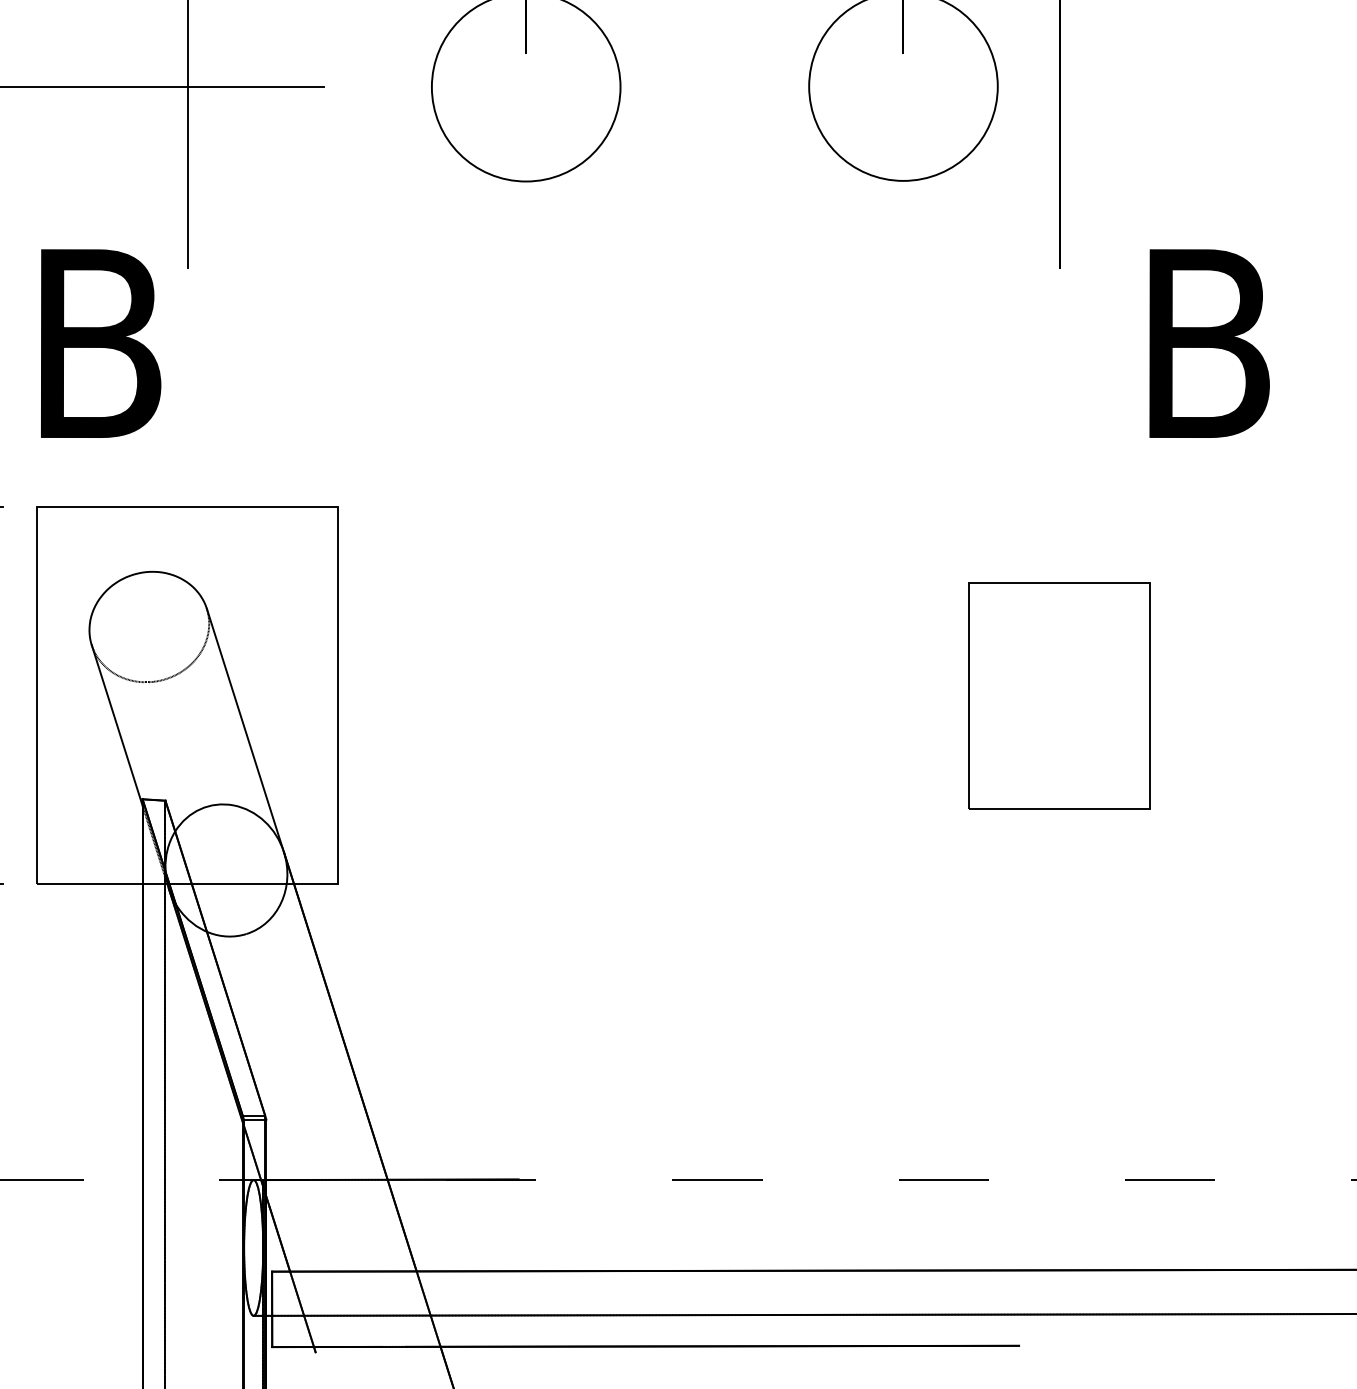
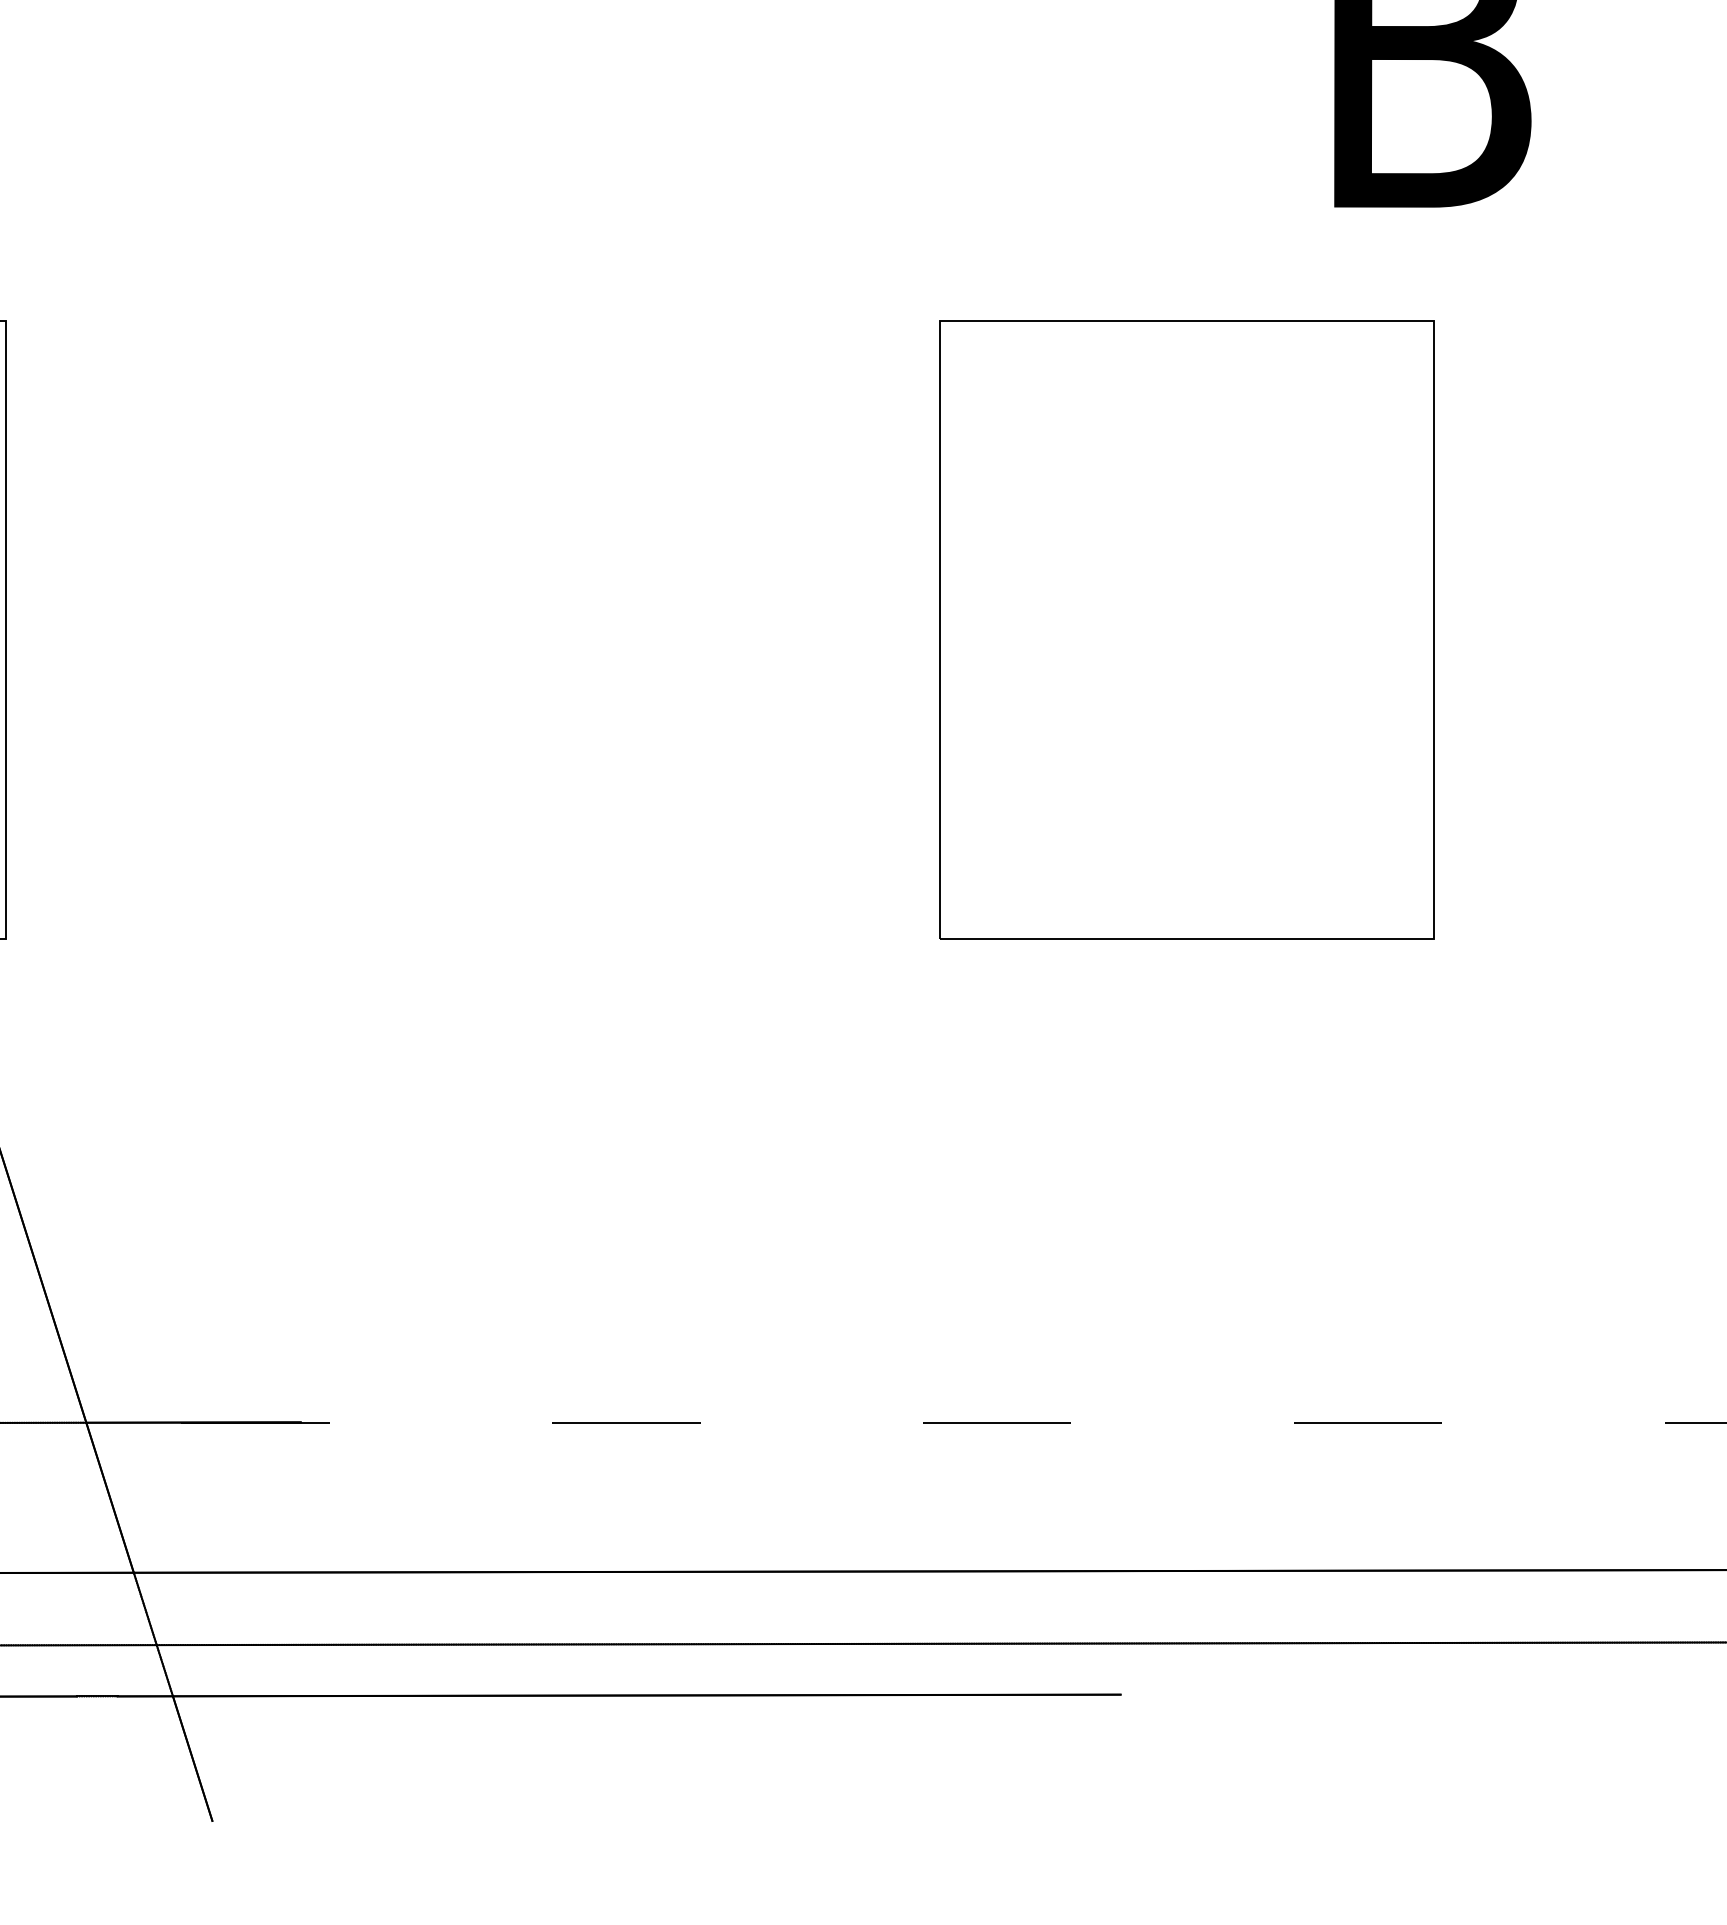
part: (1059, 695) -> (1186, 629), size x1.67

